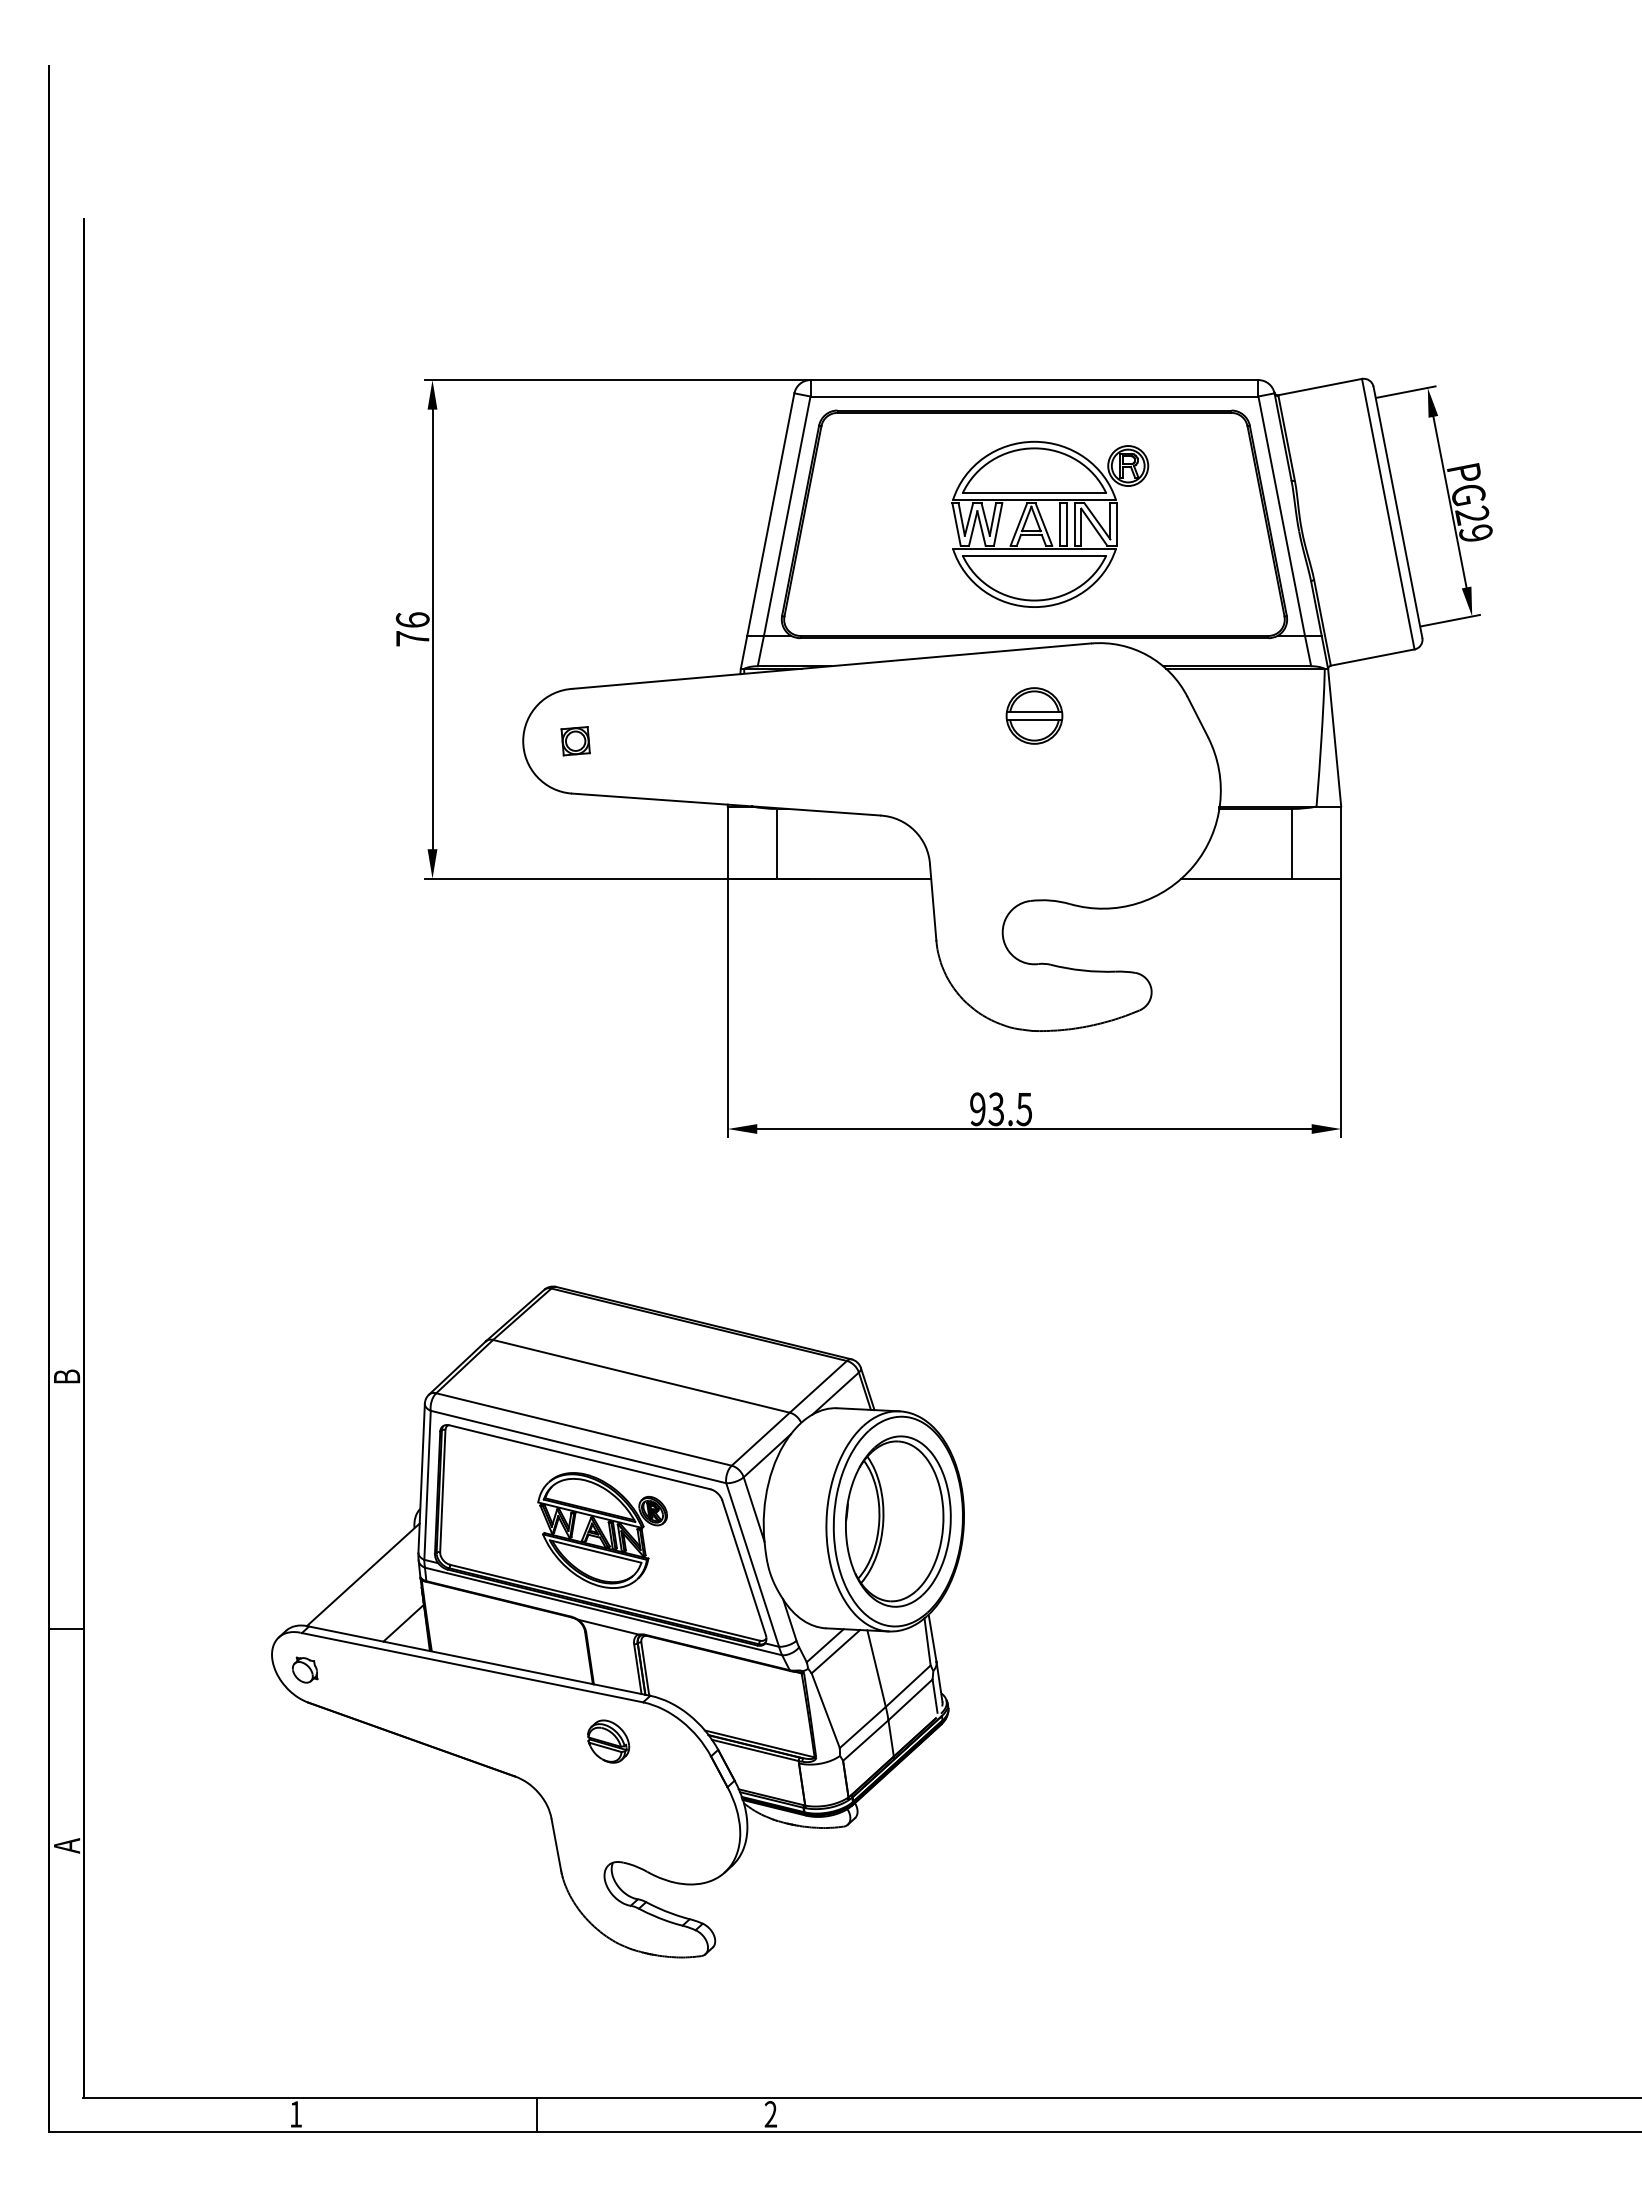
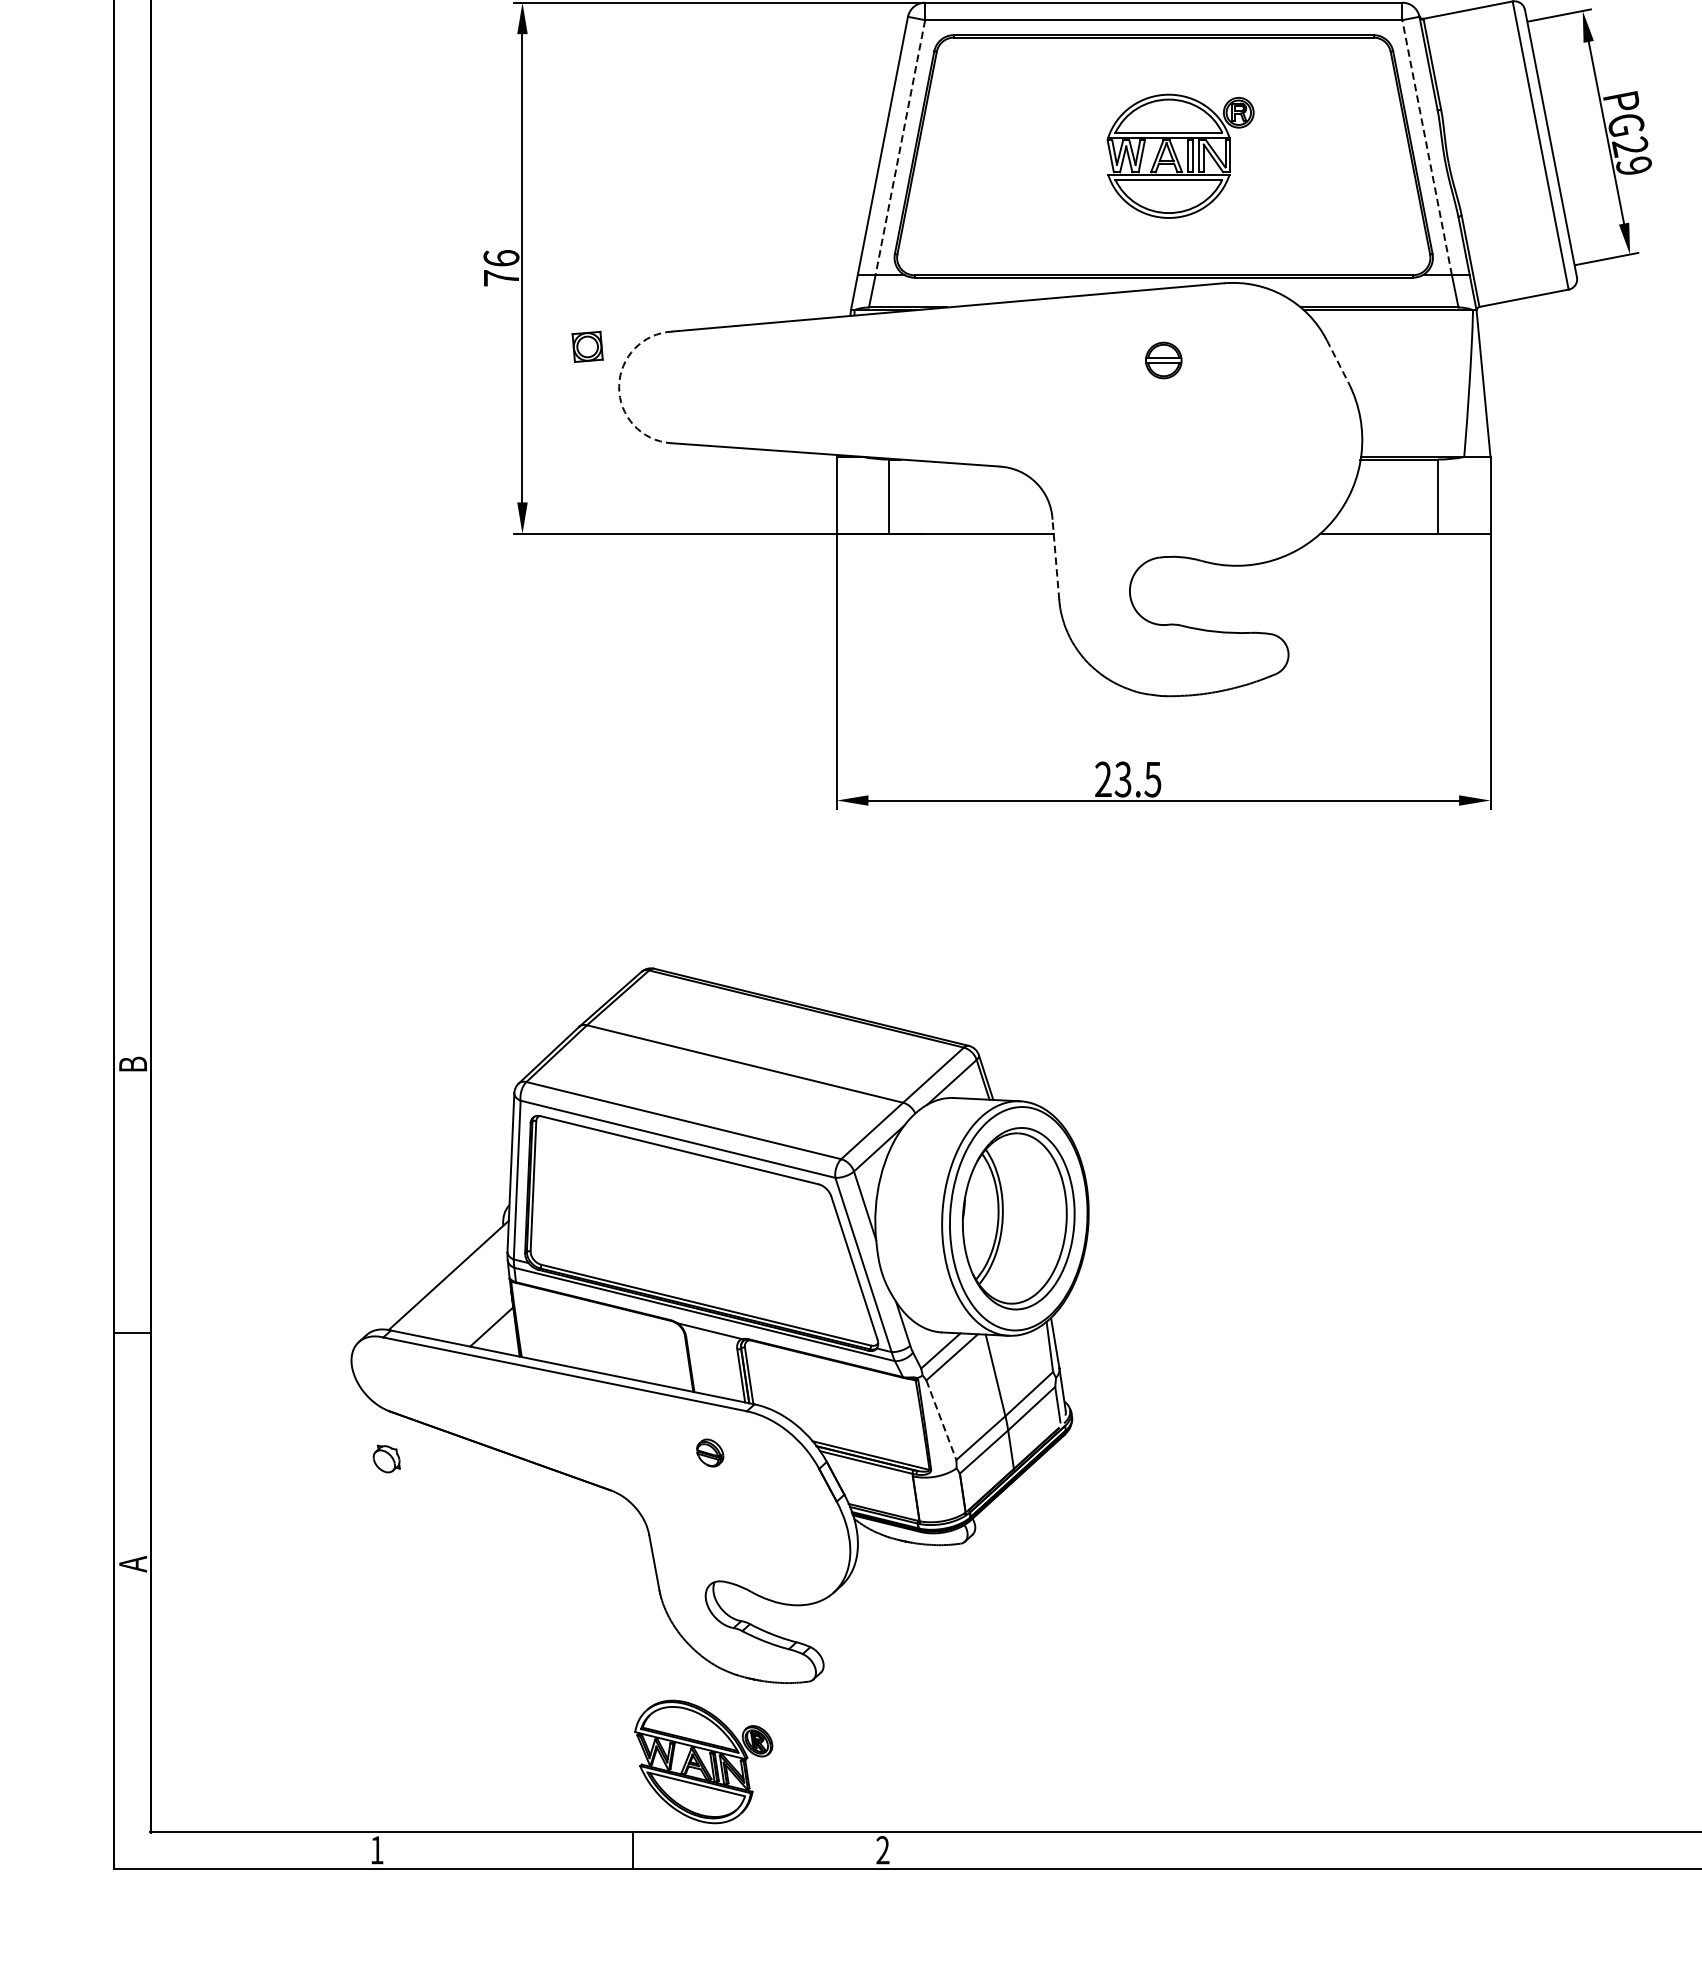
line: (787, 516) -> (900, 148), solid -> dashed
line: (1281, 516) -> (1426, 148), solid -> dashed
part: (1050, 523) -> (1180, 155), size x0.7
part: (1034, 715) -> (1163, 360), size x0.6
line: (1197, 716) -> (1337, 361), solid -> dashed
arc: (523, 740) -> (619, 386), solid -> dashed
part: (575, 741) -> (587, 347), moved
line: (933, 903) -> (1056, 560), solid -> dashed
text: (977, 1109) -> (1103, 779), 93.5 -> 23.5
part: (602, 1530) -> (703, 1761), moved
part: (305, 1669) -> (387, 1458), moved
line: (825, 1710) -> (941, 1419), solid -> dashed
part: (608, 1741) -> (709, 1453), size x0.6

